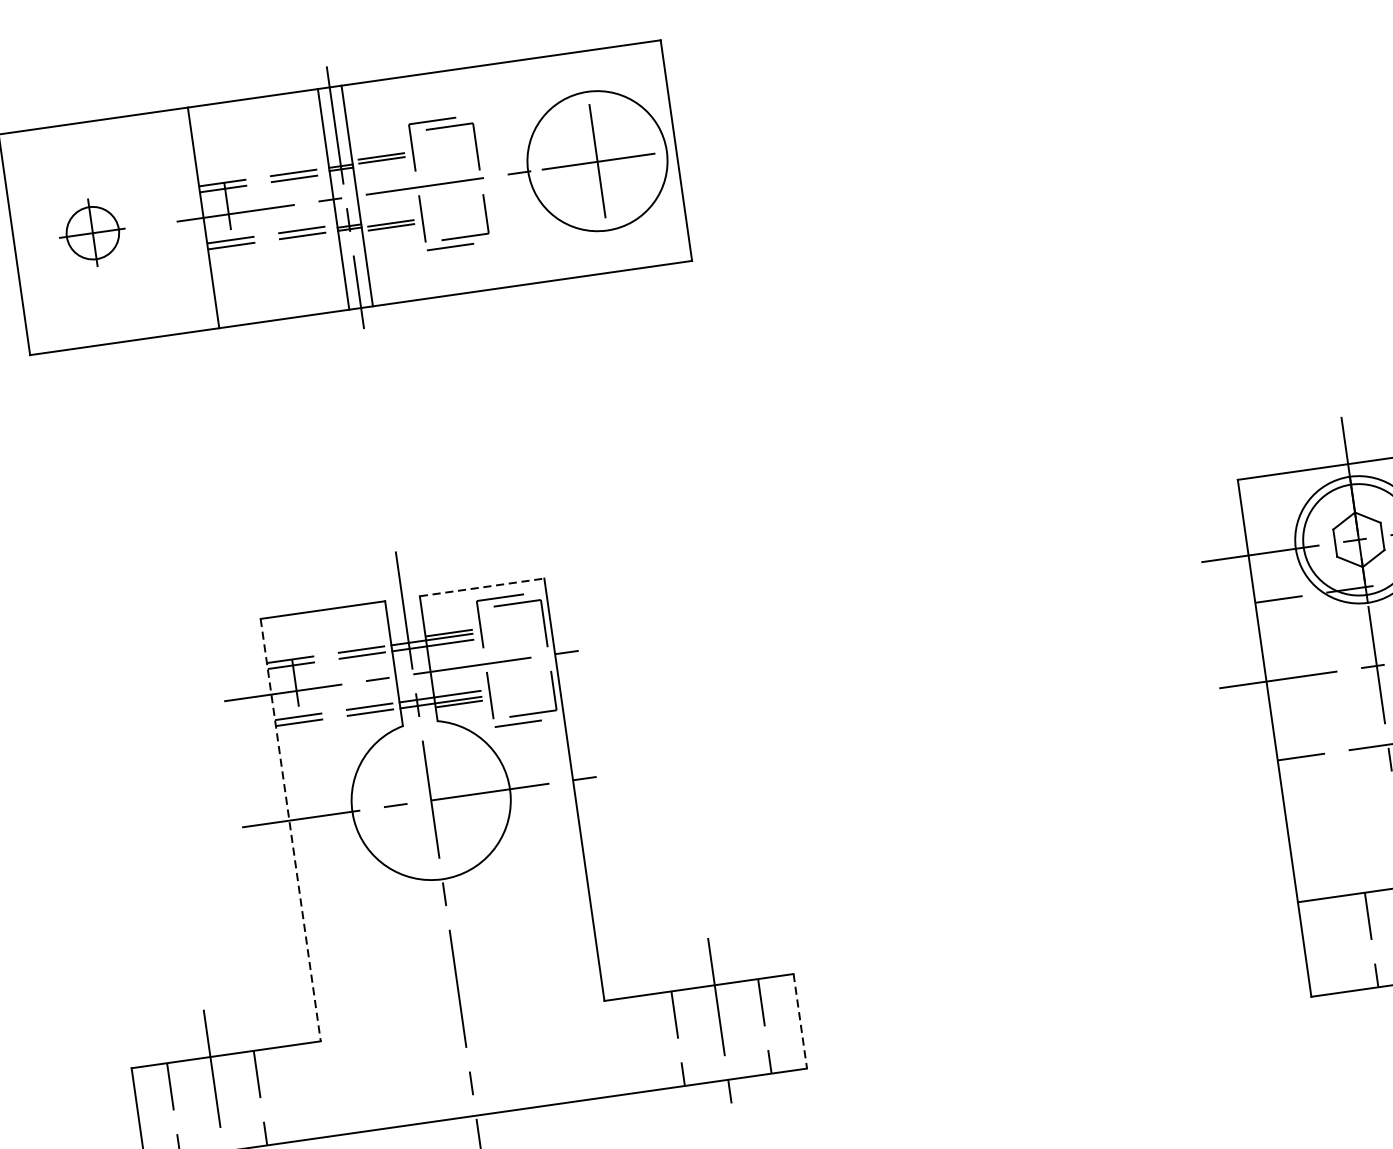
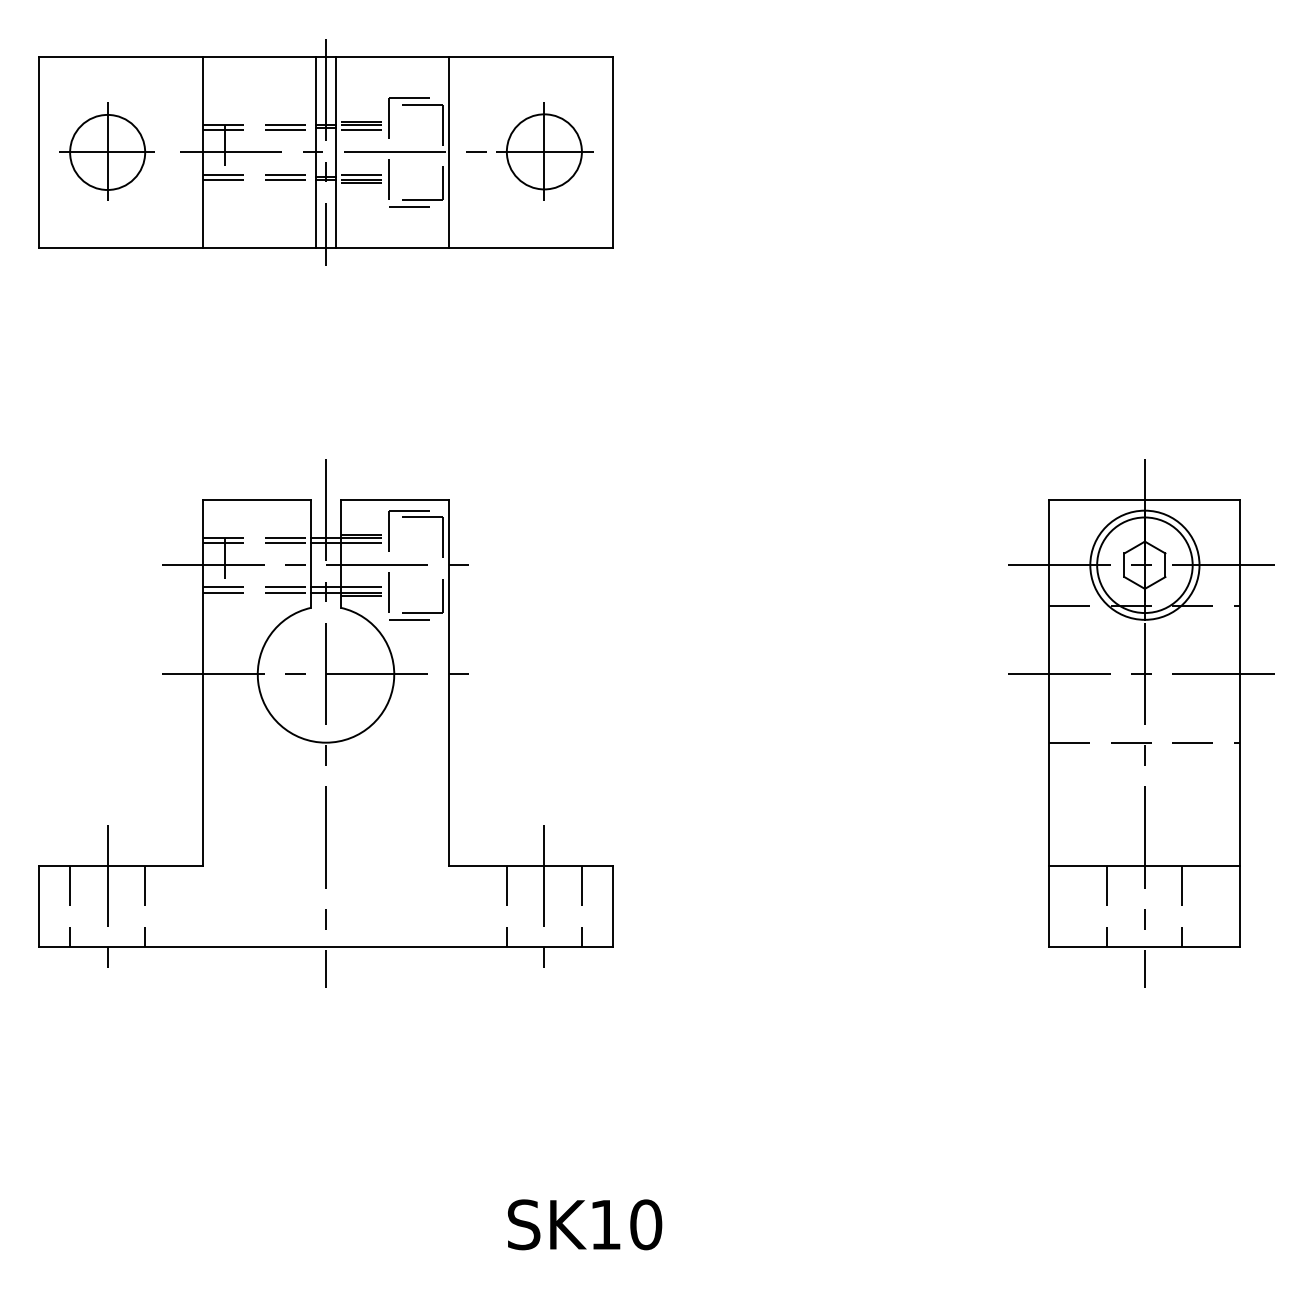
circle: (596, 160) -> (543, 151), size x0.62
line: (386, 166) -> (364, 130), added
line: (486, 177) -> (448, 152), added
line: (393, 216) -> (364, 174), added
part: (91, 232) -> (106, 151), size x1.67
line: (481, 587) -> (394, 499), dashed -> solid
line: (291, 829) -> (203, 682), dashed -> solid
line: (800, 1021) -> (612, 906), dashed -> solid

